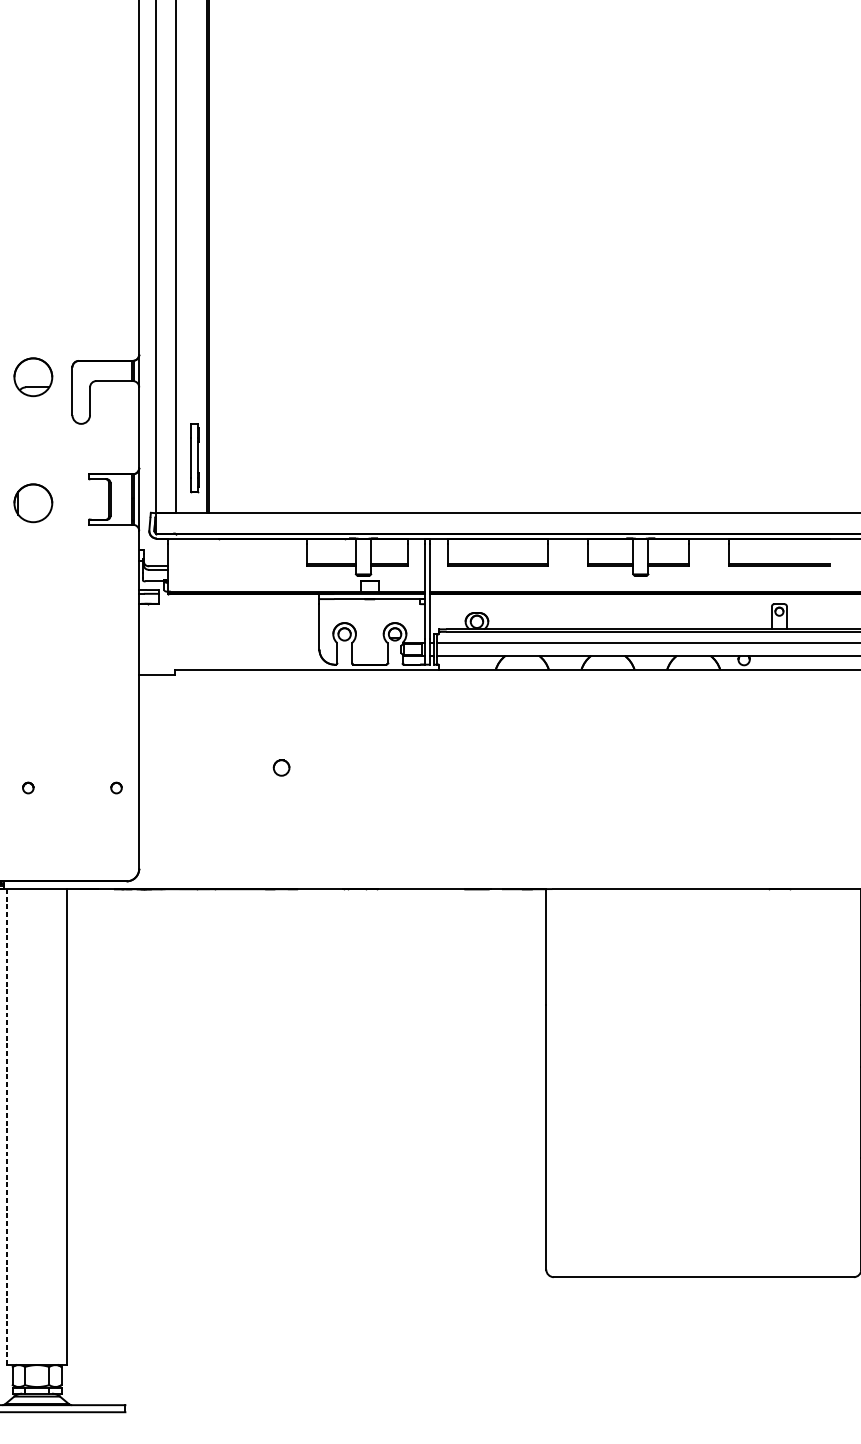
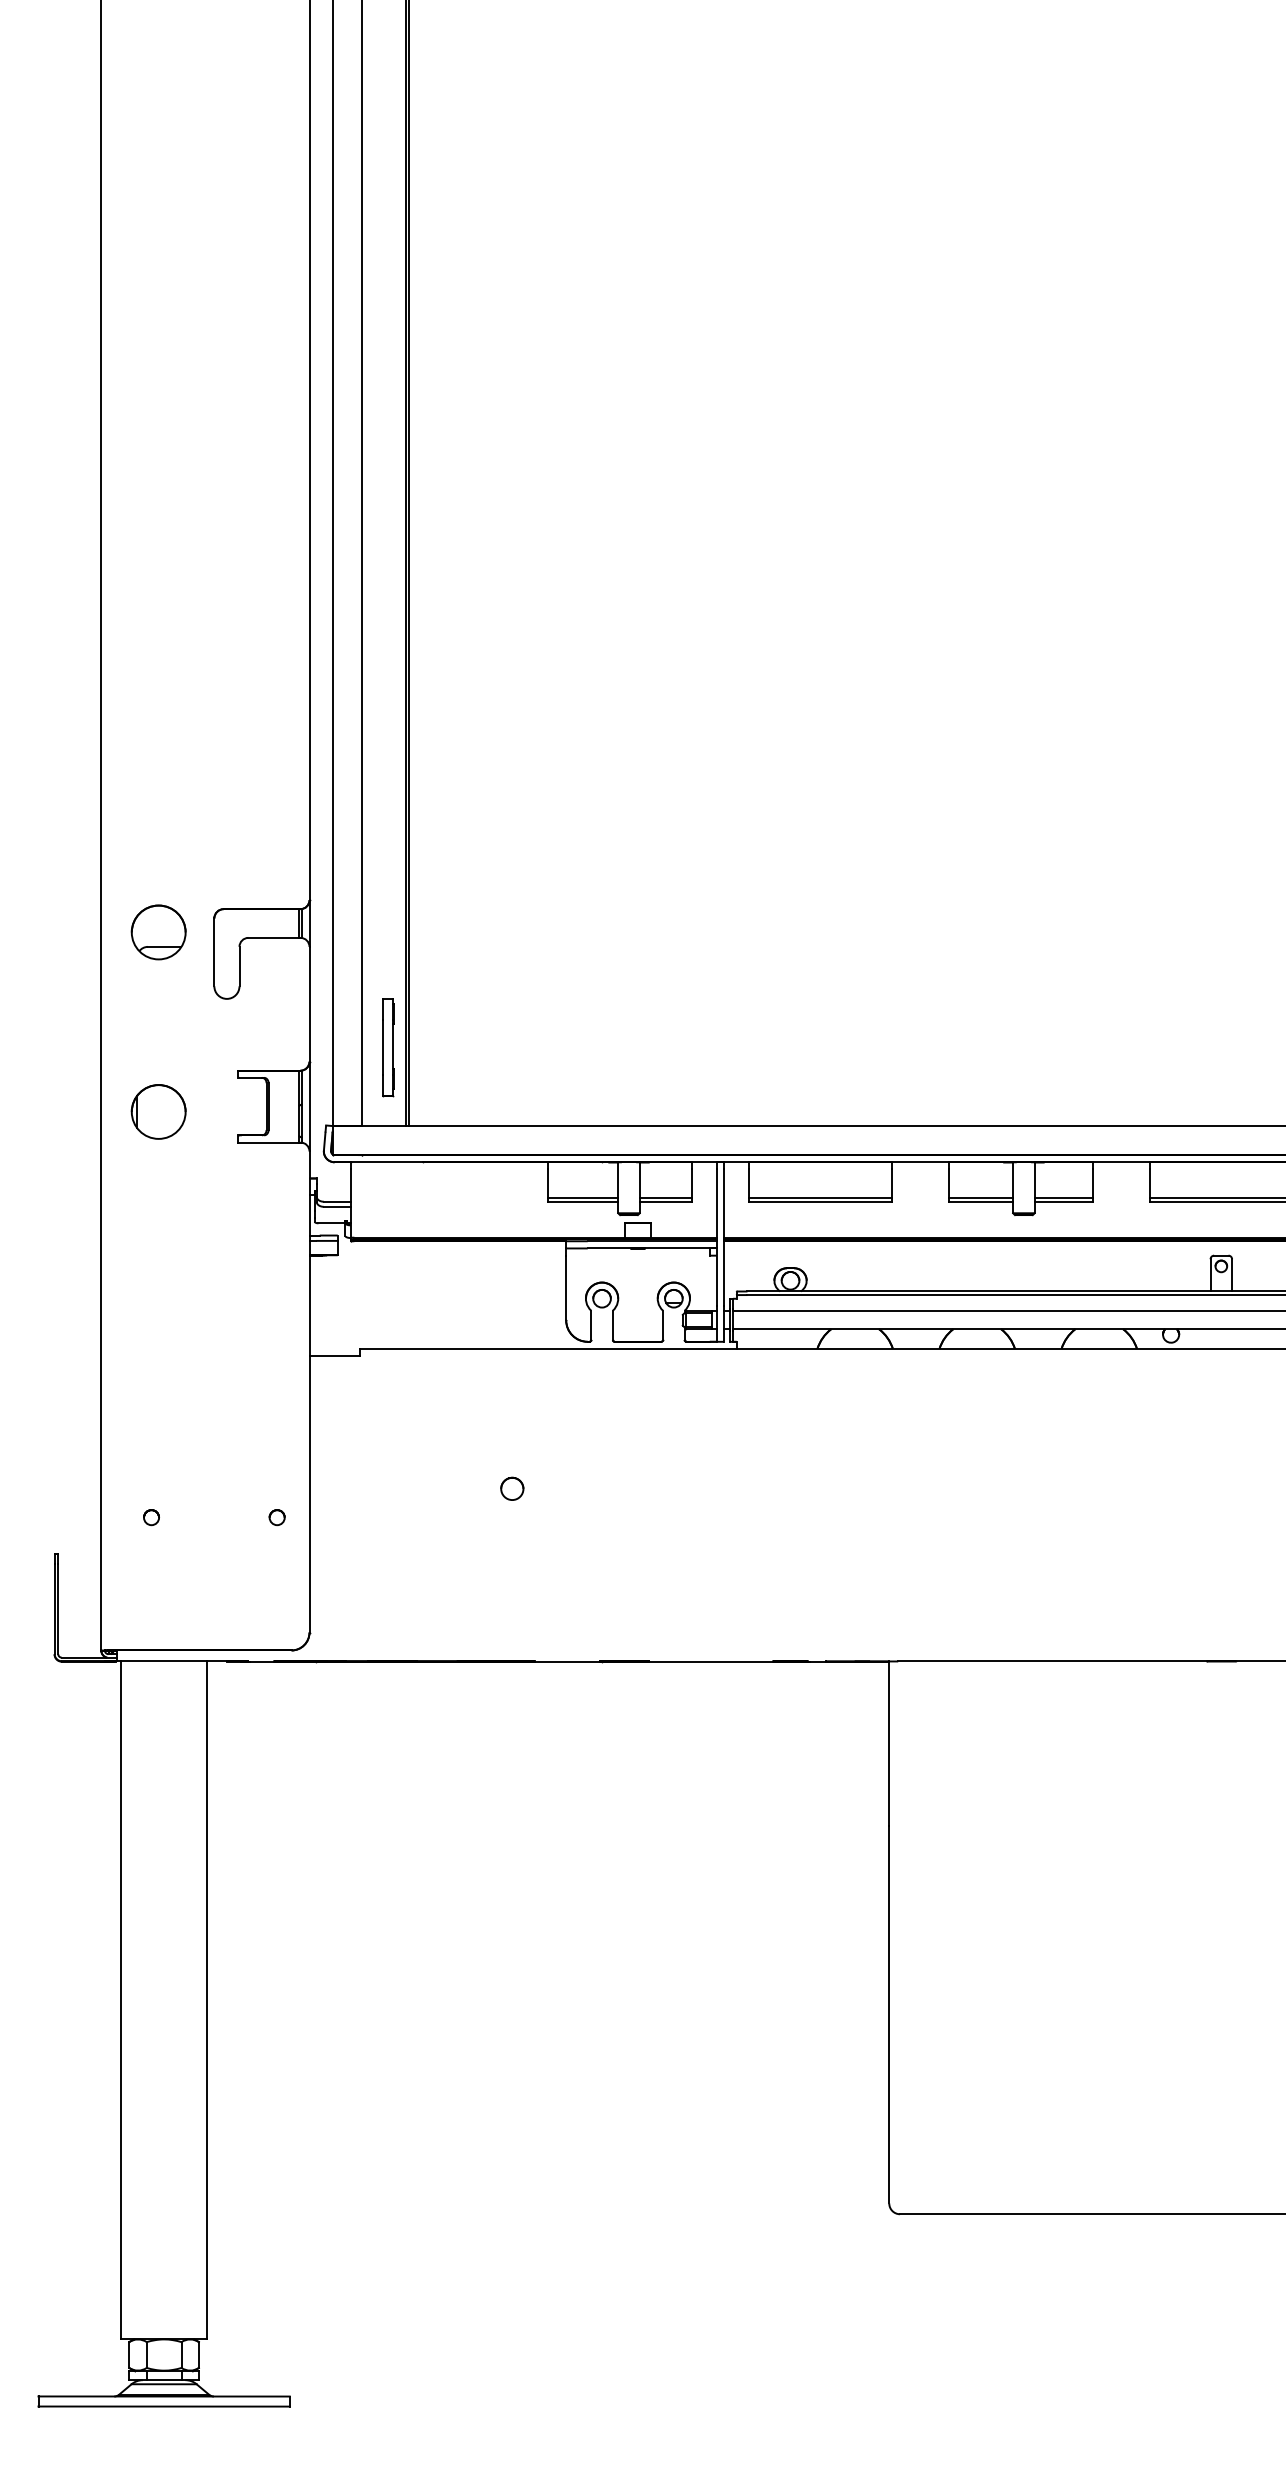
line: (7, 1127) -> (121, 2000), dashed -> solid

